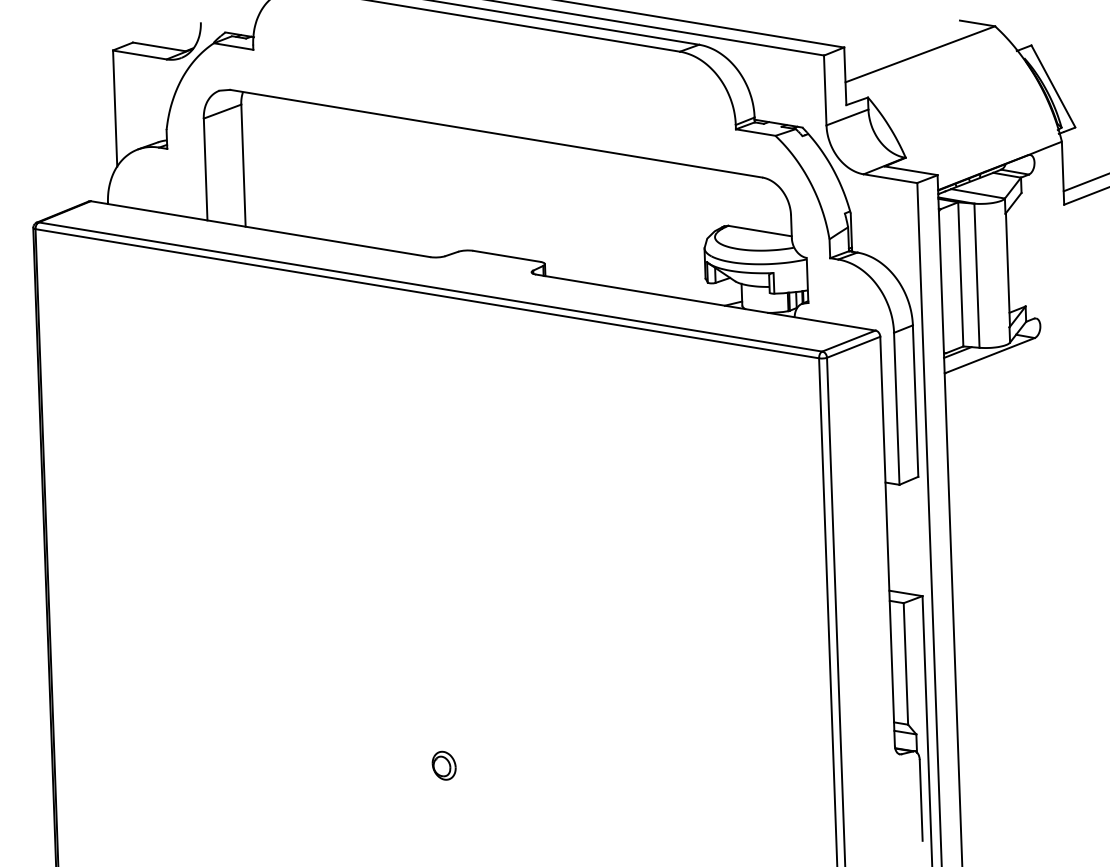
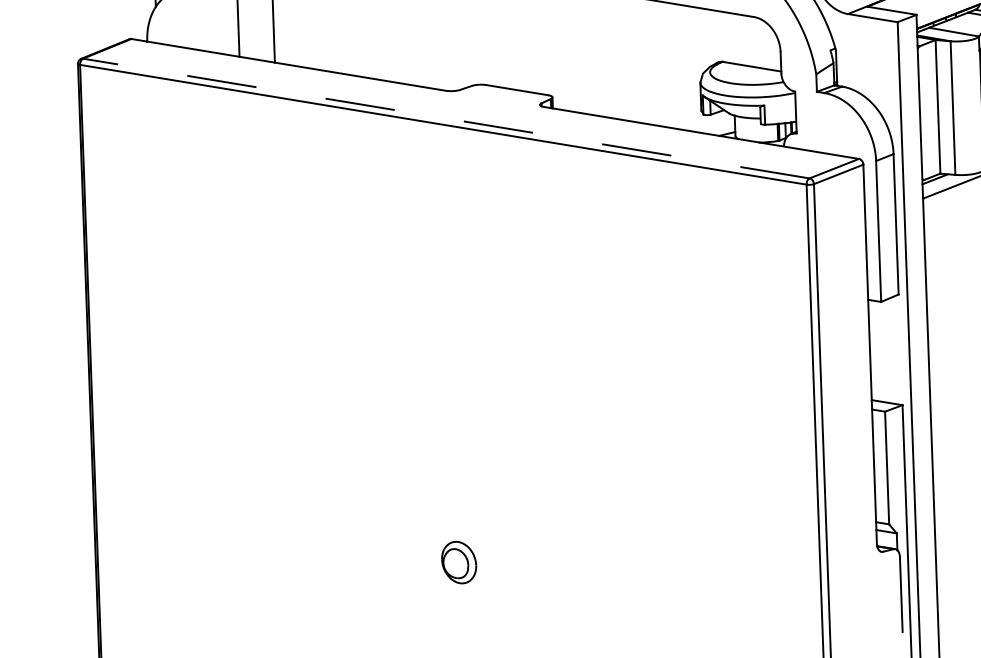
line: (430, 286) -> (446, 118), solid -> dashed
part: (443, 765) -> (458, 562), size x1.6

